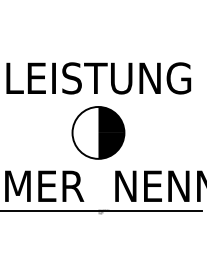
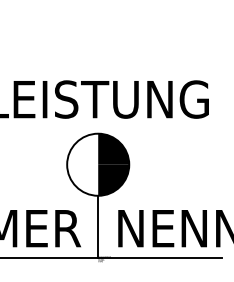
line: (98, 184) -> (98, 226), added

